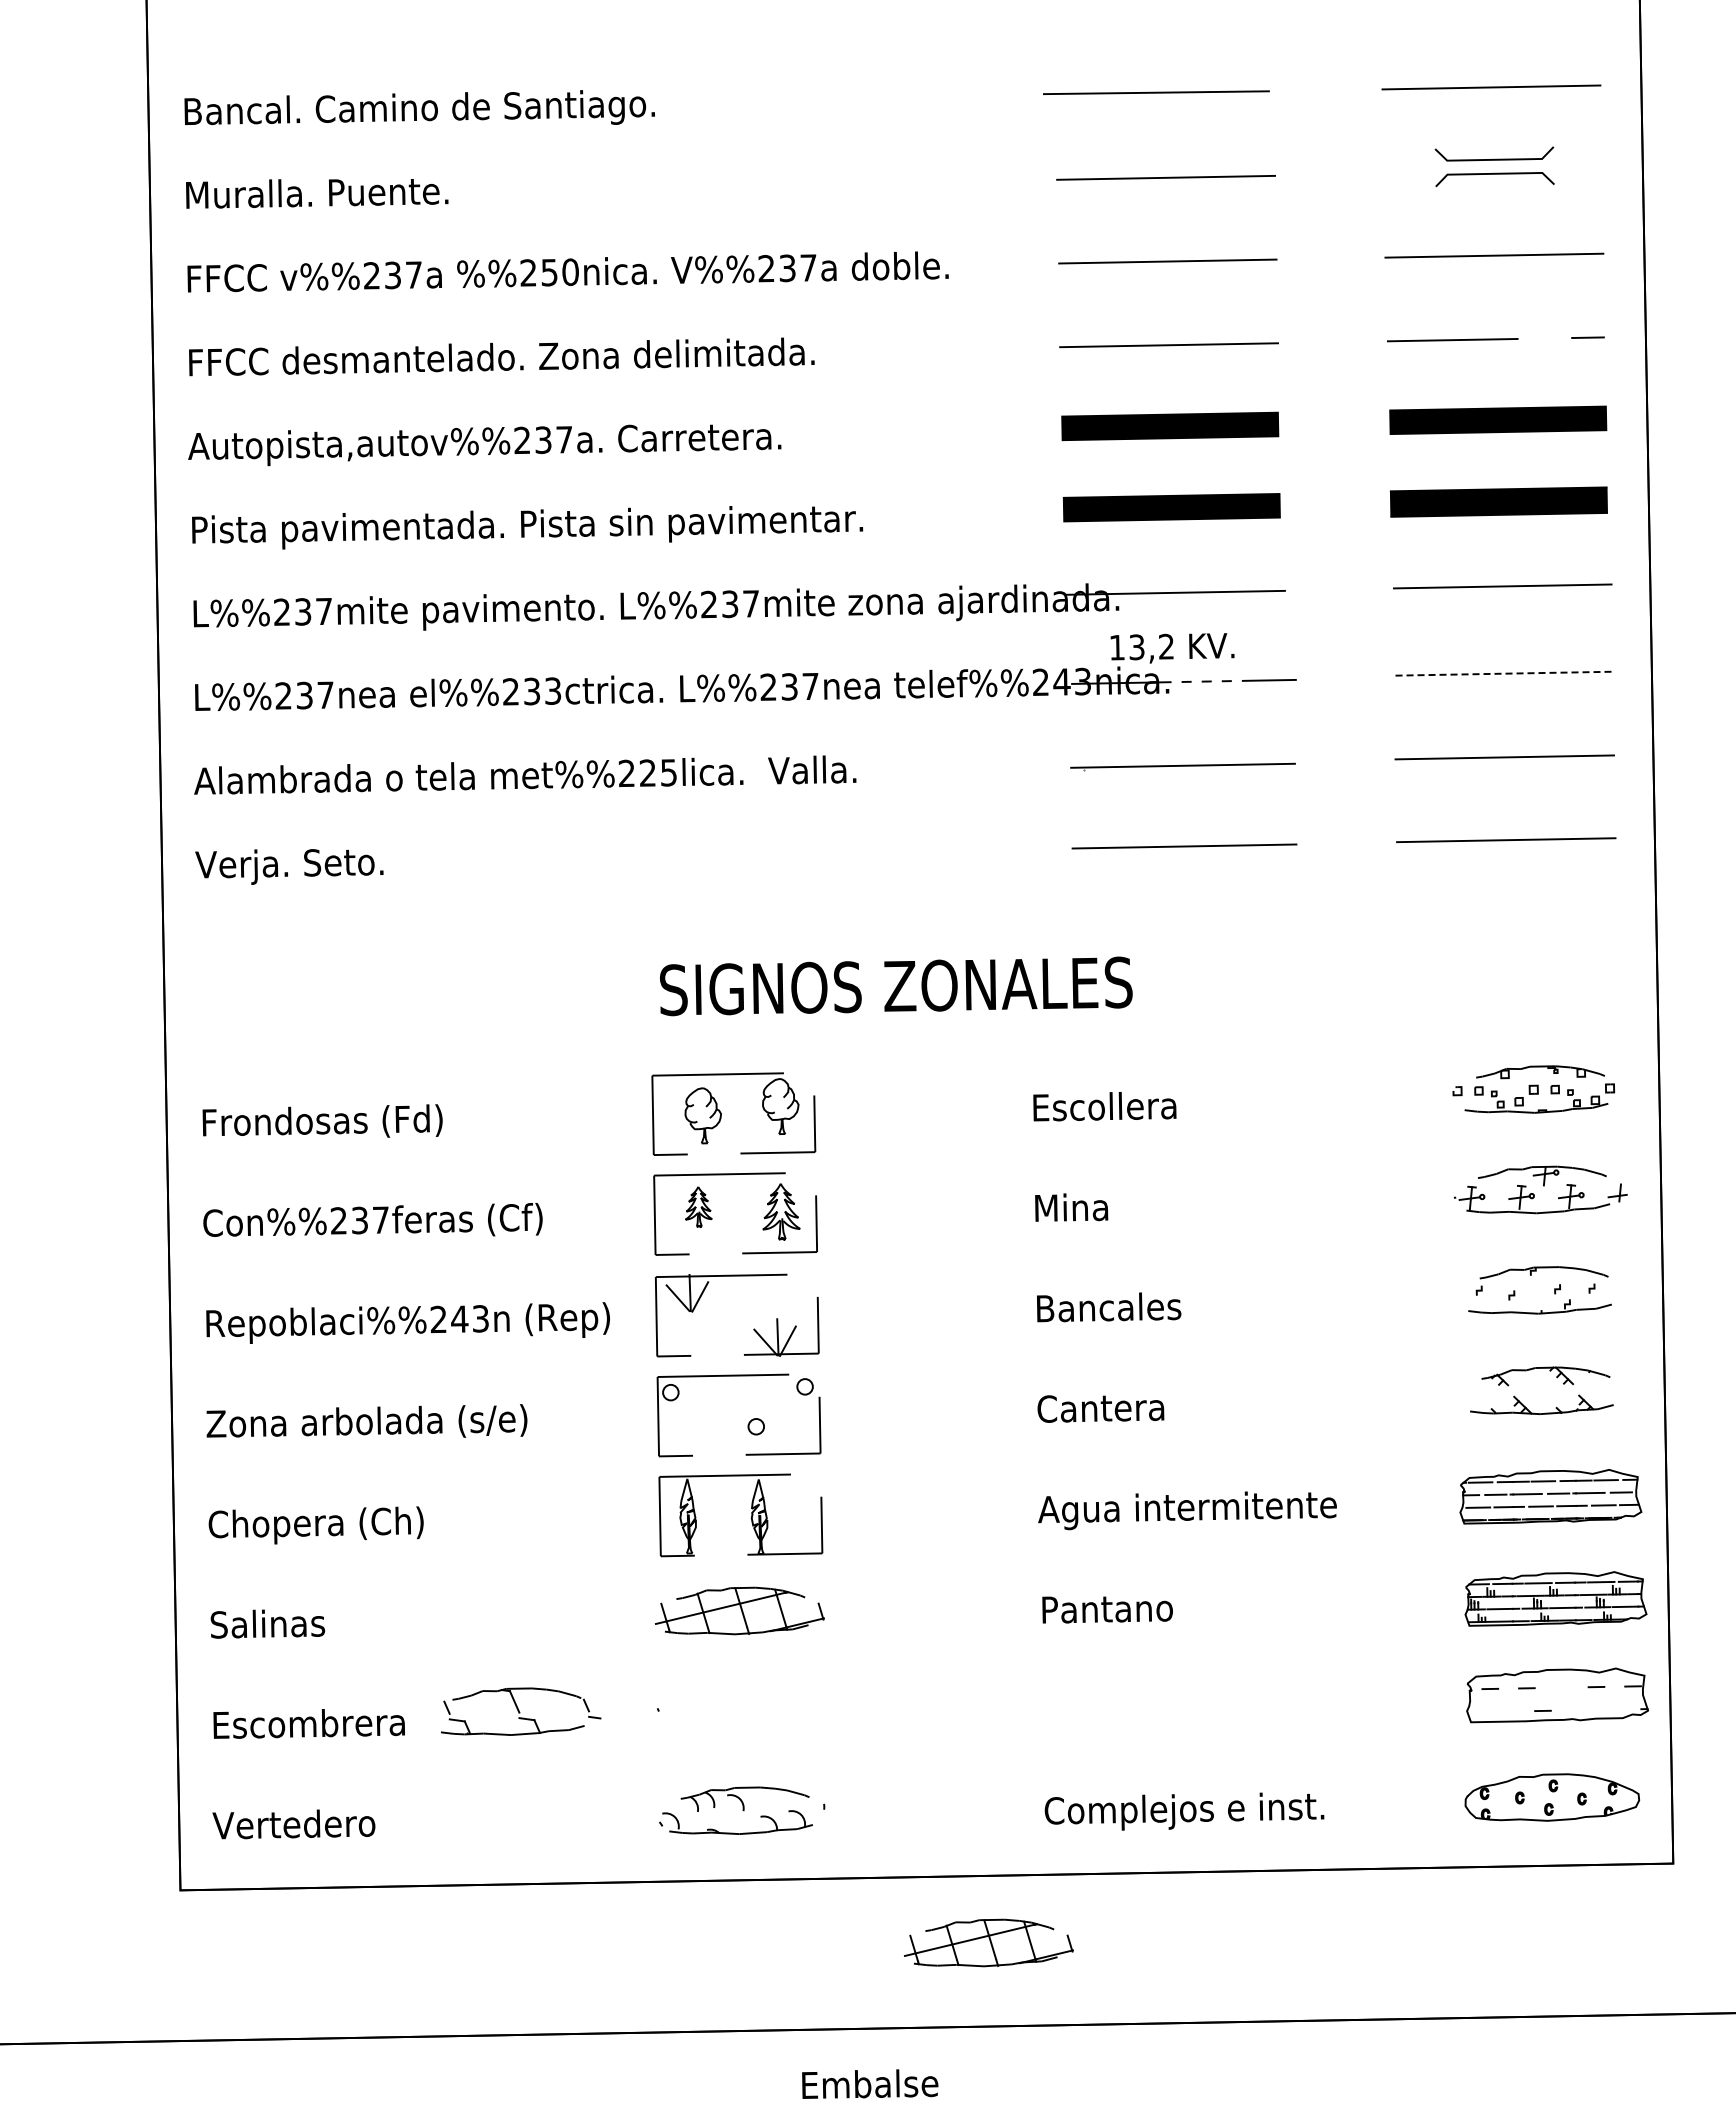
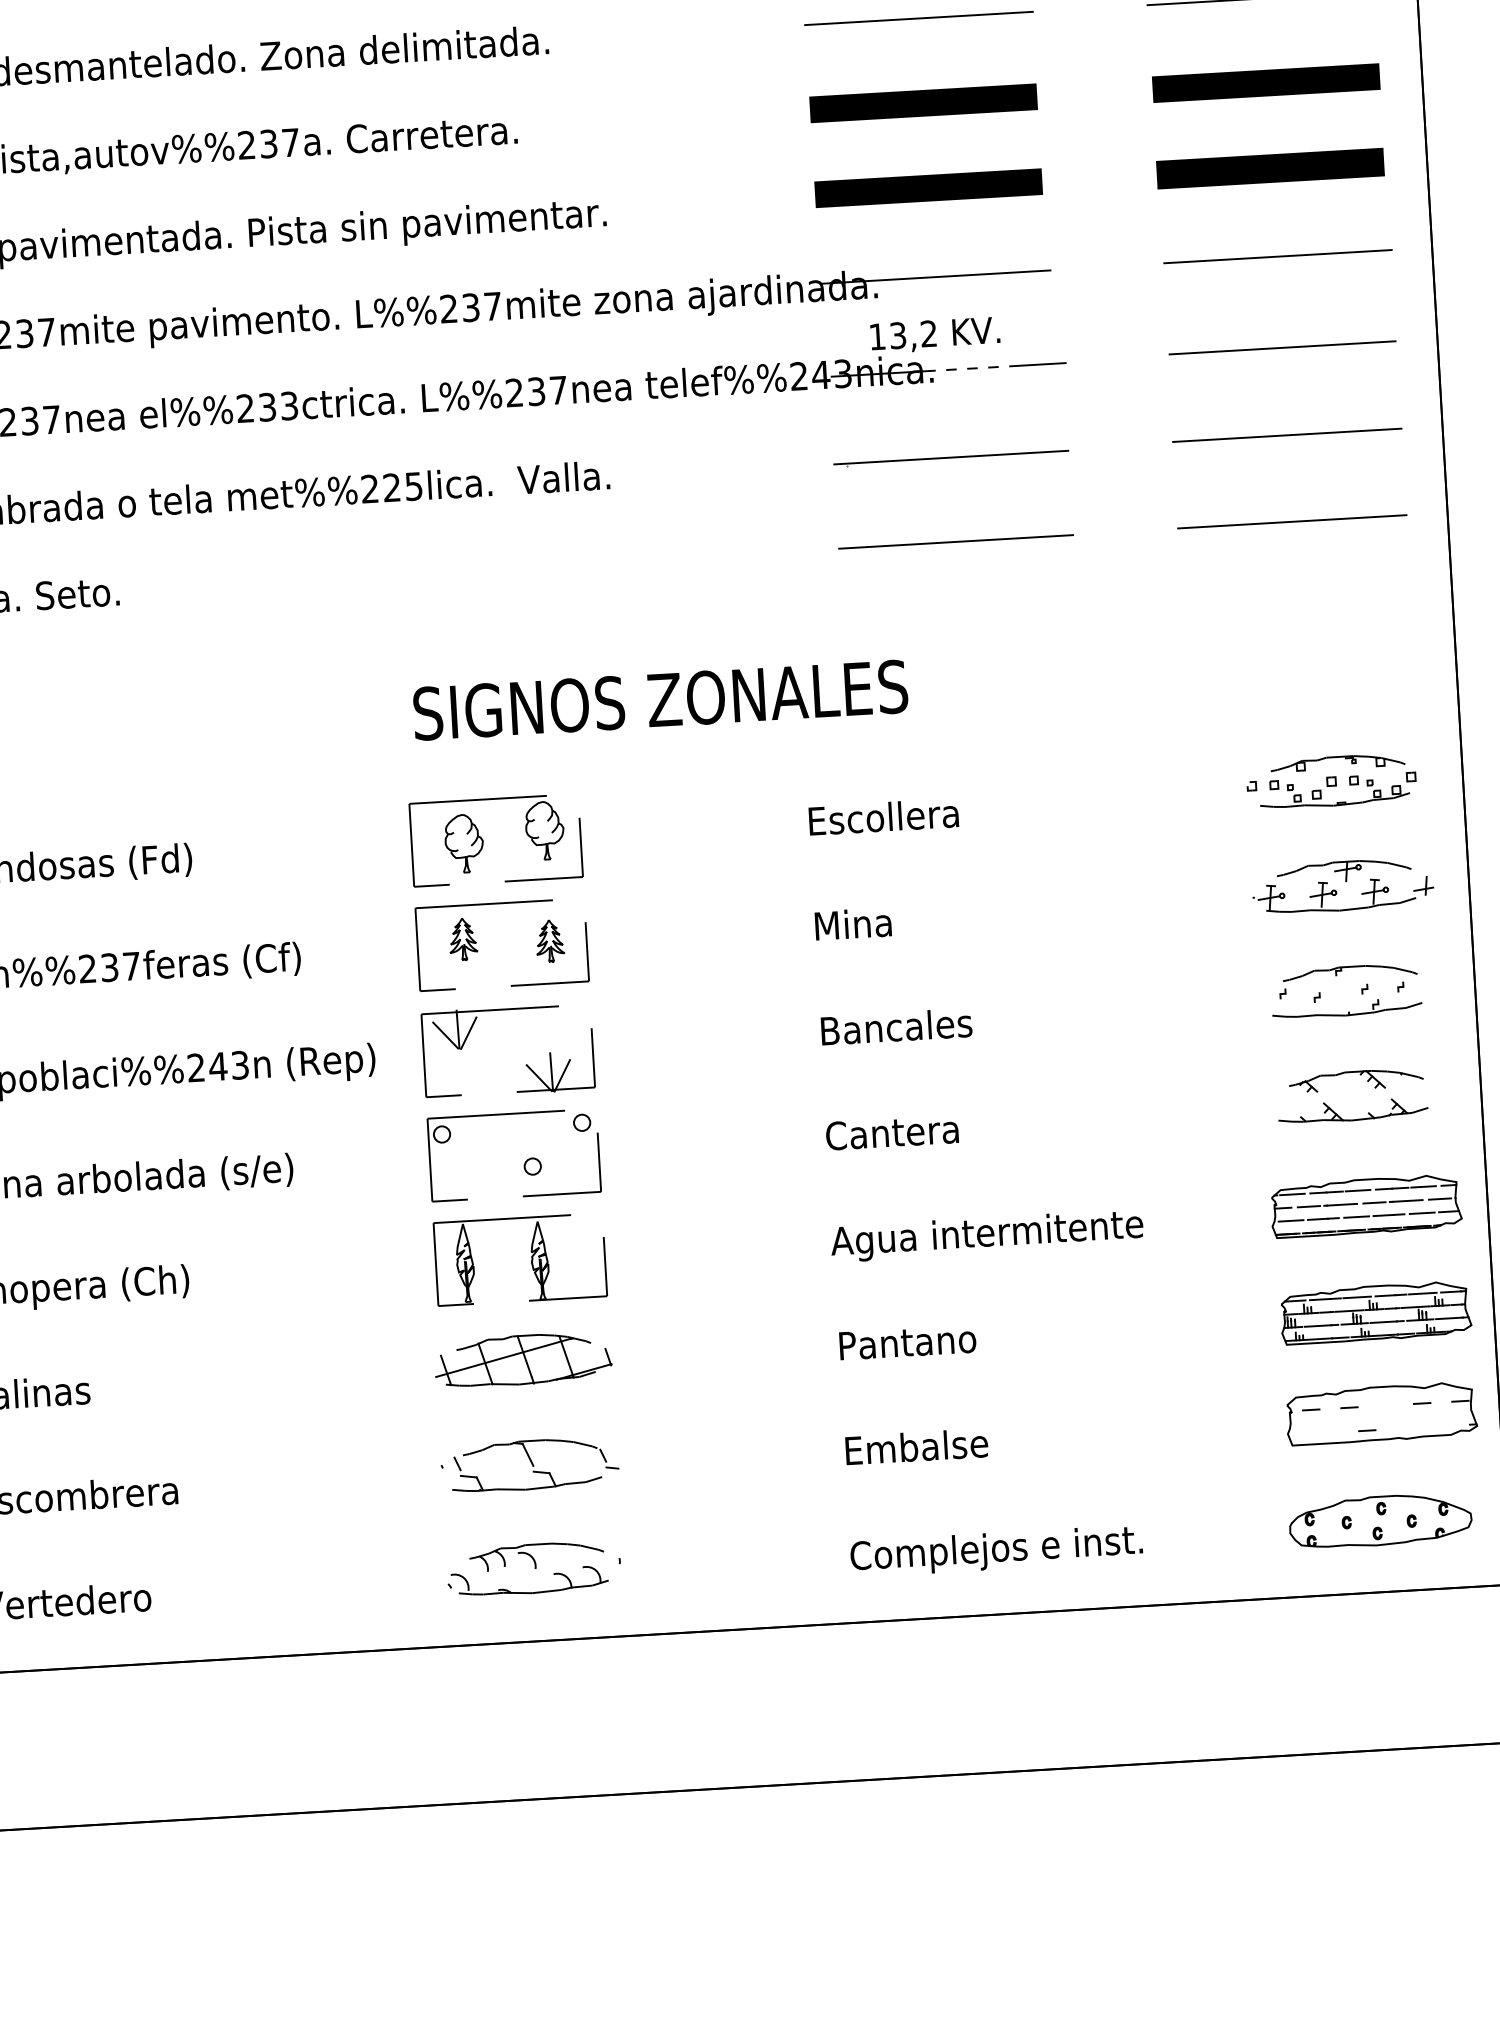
line: (1504, 673) -> (1283, 347), dashed -> solid
part: (781, 1212) -> (550, 941), size x0.71
part: (521, 1711) -> (535, 1464), moved
part: (988, 1942) -> (797, 1696), removed
text: (870, 2083) -> (917, 1446), moved

